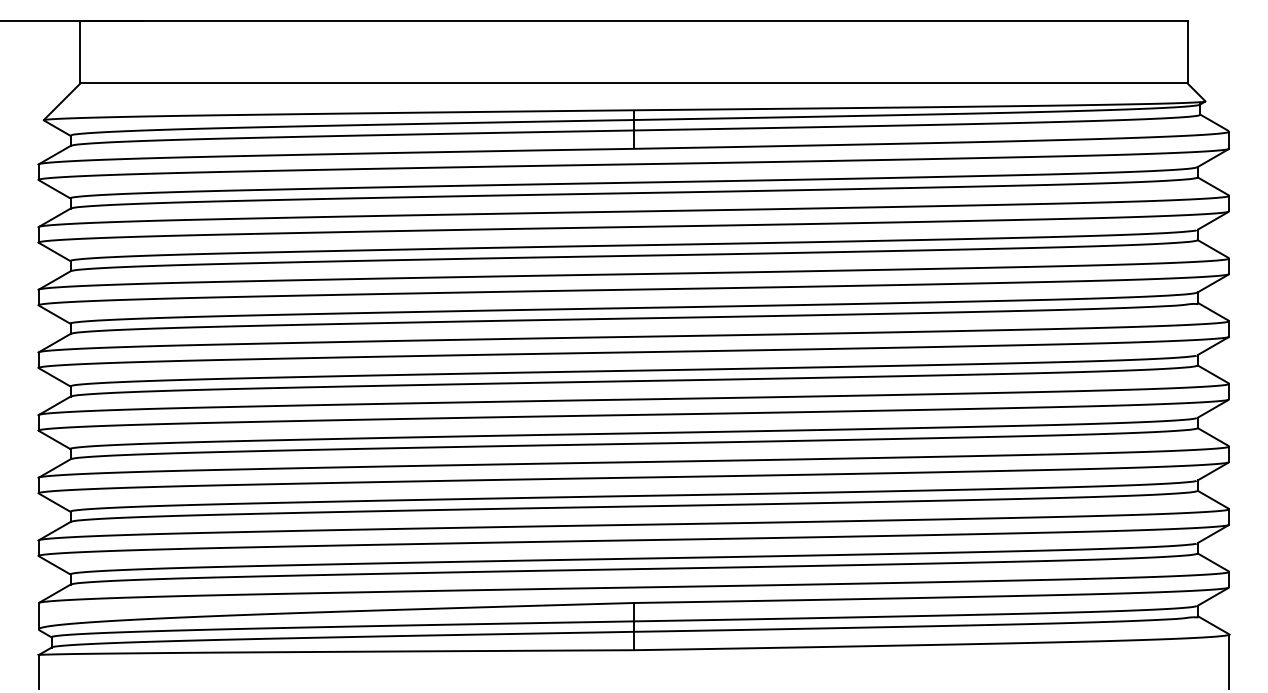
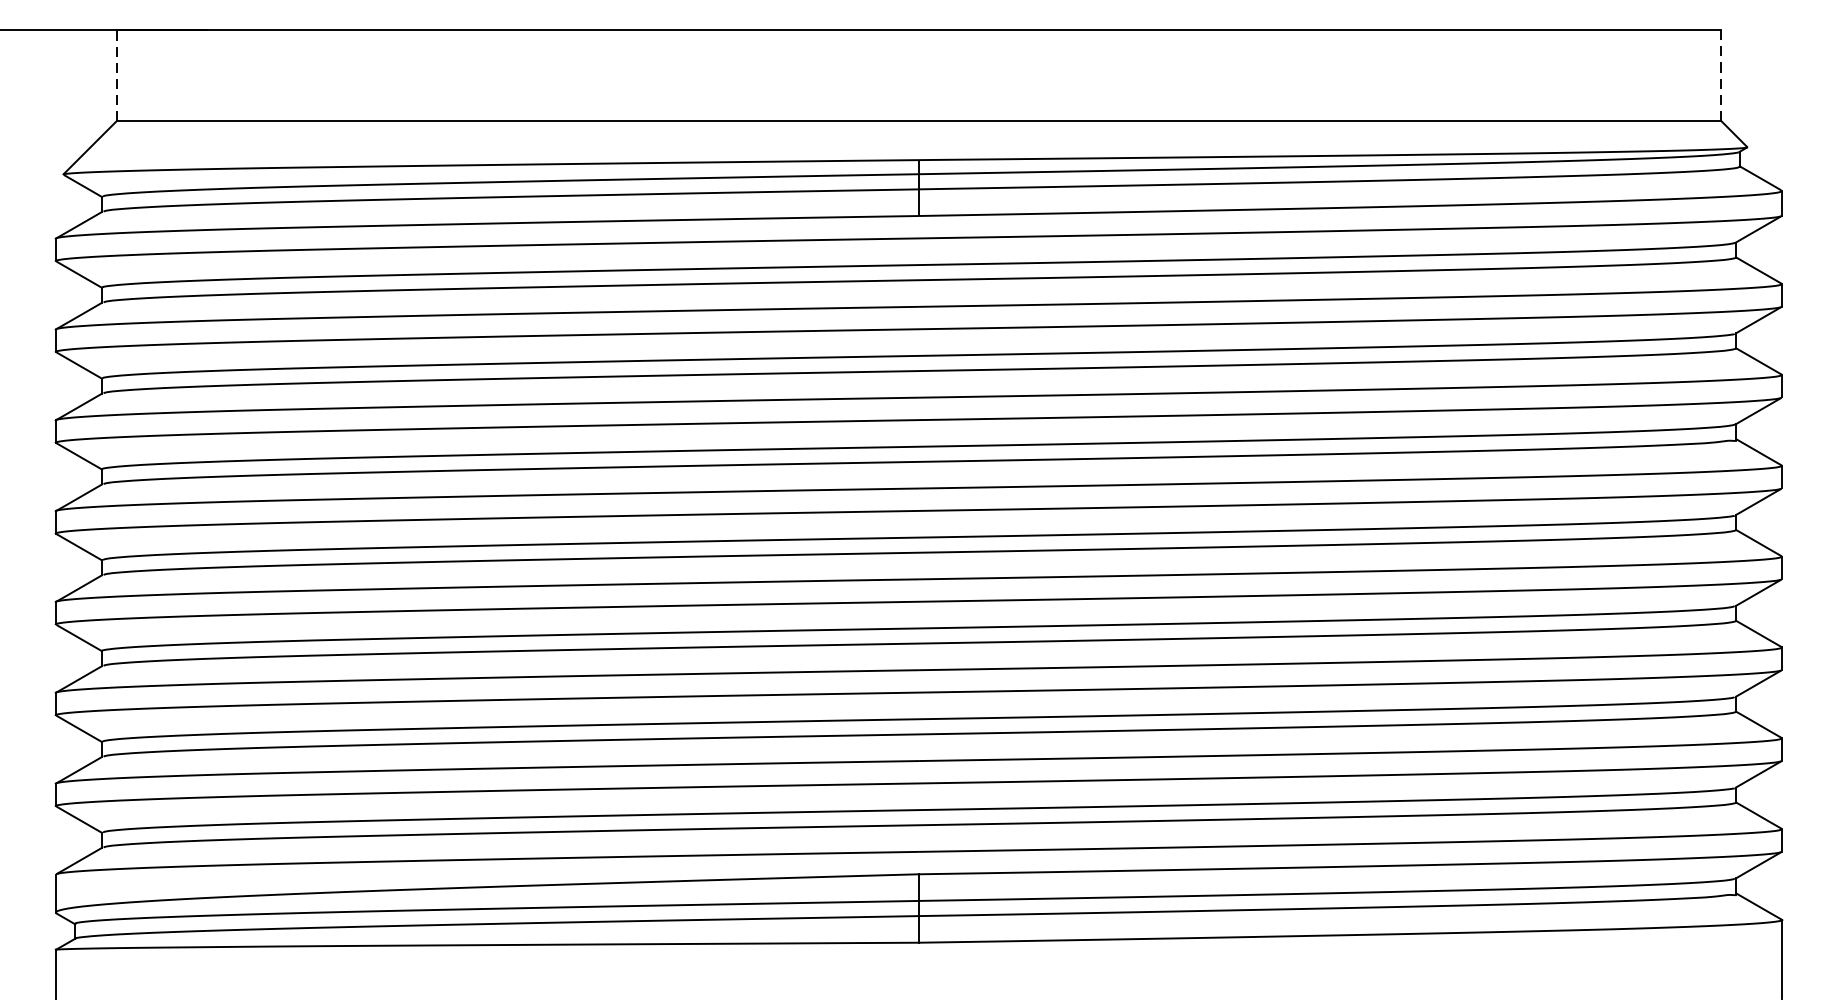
line: (1187, 51) -> (1721, 74), solid -> dashed
line: (80, 52) -> (116, 76), solid -> dashed

